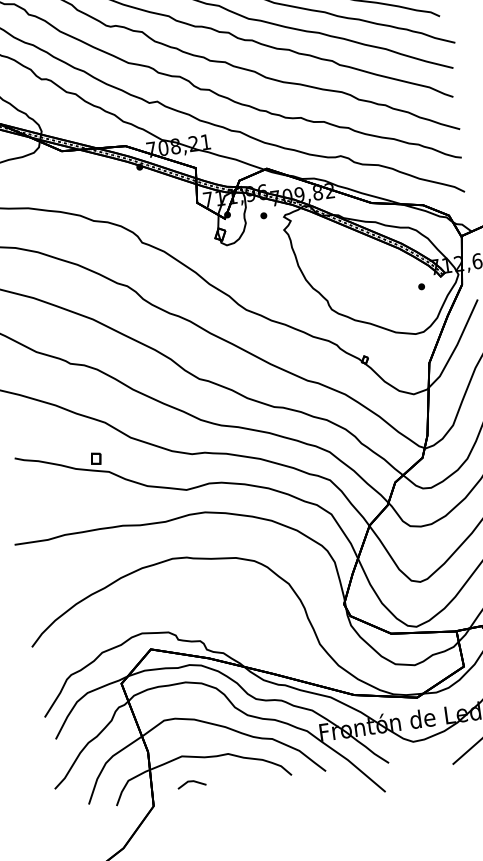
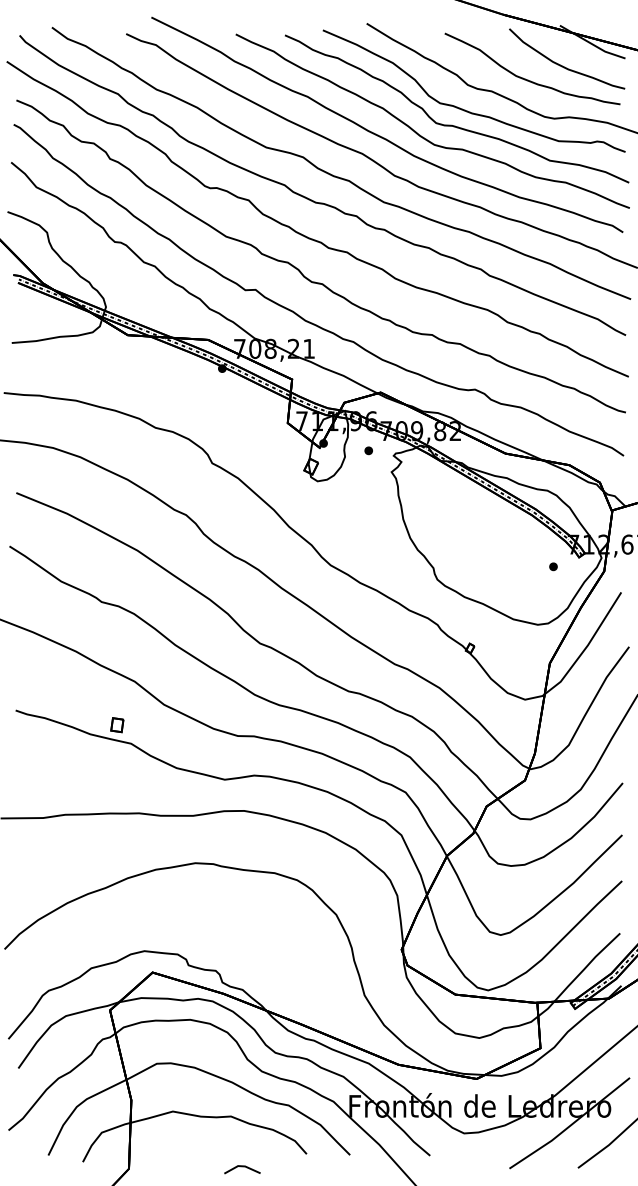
line: (191, 782) -> (242, 1167), moved

